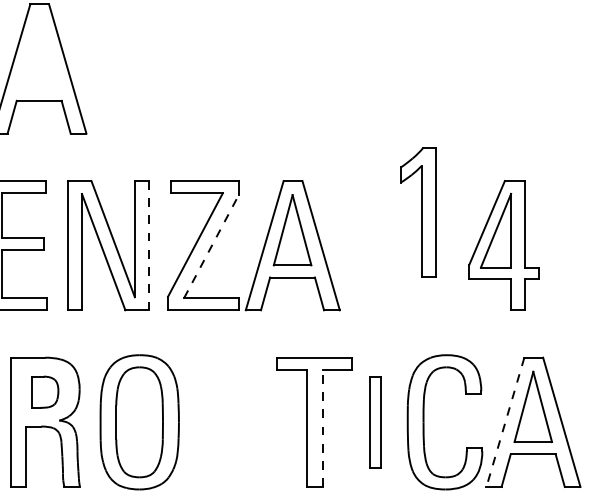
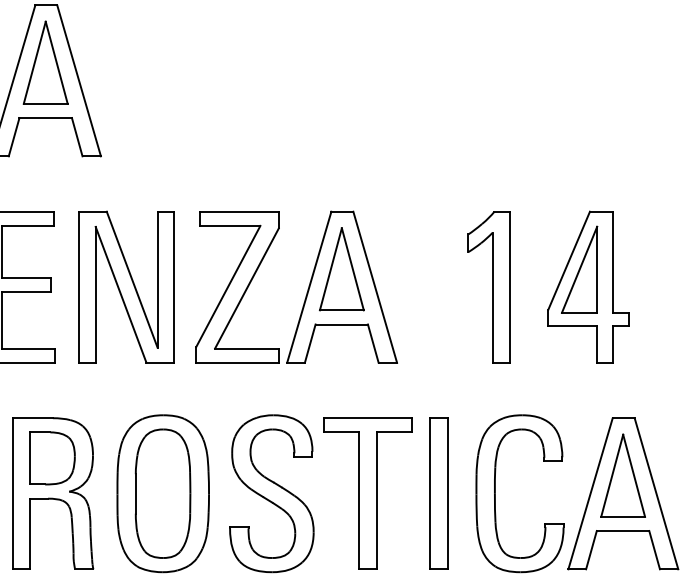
part: (38, 53) -> (44, 62), added
part: (418, 212) -> (488, 287), moved
line: (149, 245) -> (174, 287), dashed -> solid
line: (211, 246) -> (247, 288), dashed -> solid
part: (44, 392) -> (51, 458), size x1.43
part: (232, 422) -> (271, 493), added
part: (375, 422) -> (438, 493), size x1.43
line: (505, 422) -> (590, 493), dashed -> solid
line: (322, 428) -> (376, 500), dashed -> solid

